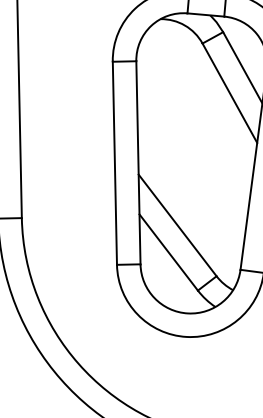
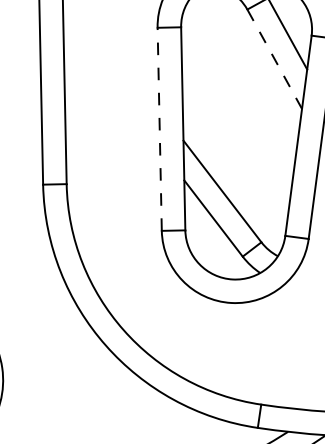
line: (229, 93) -> (274, 59), solid -> dashed
line: (114, 163) -> (159, 129), solid -> dashed

